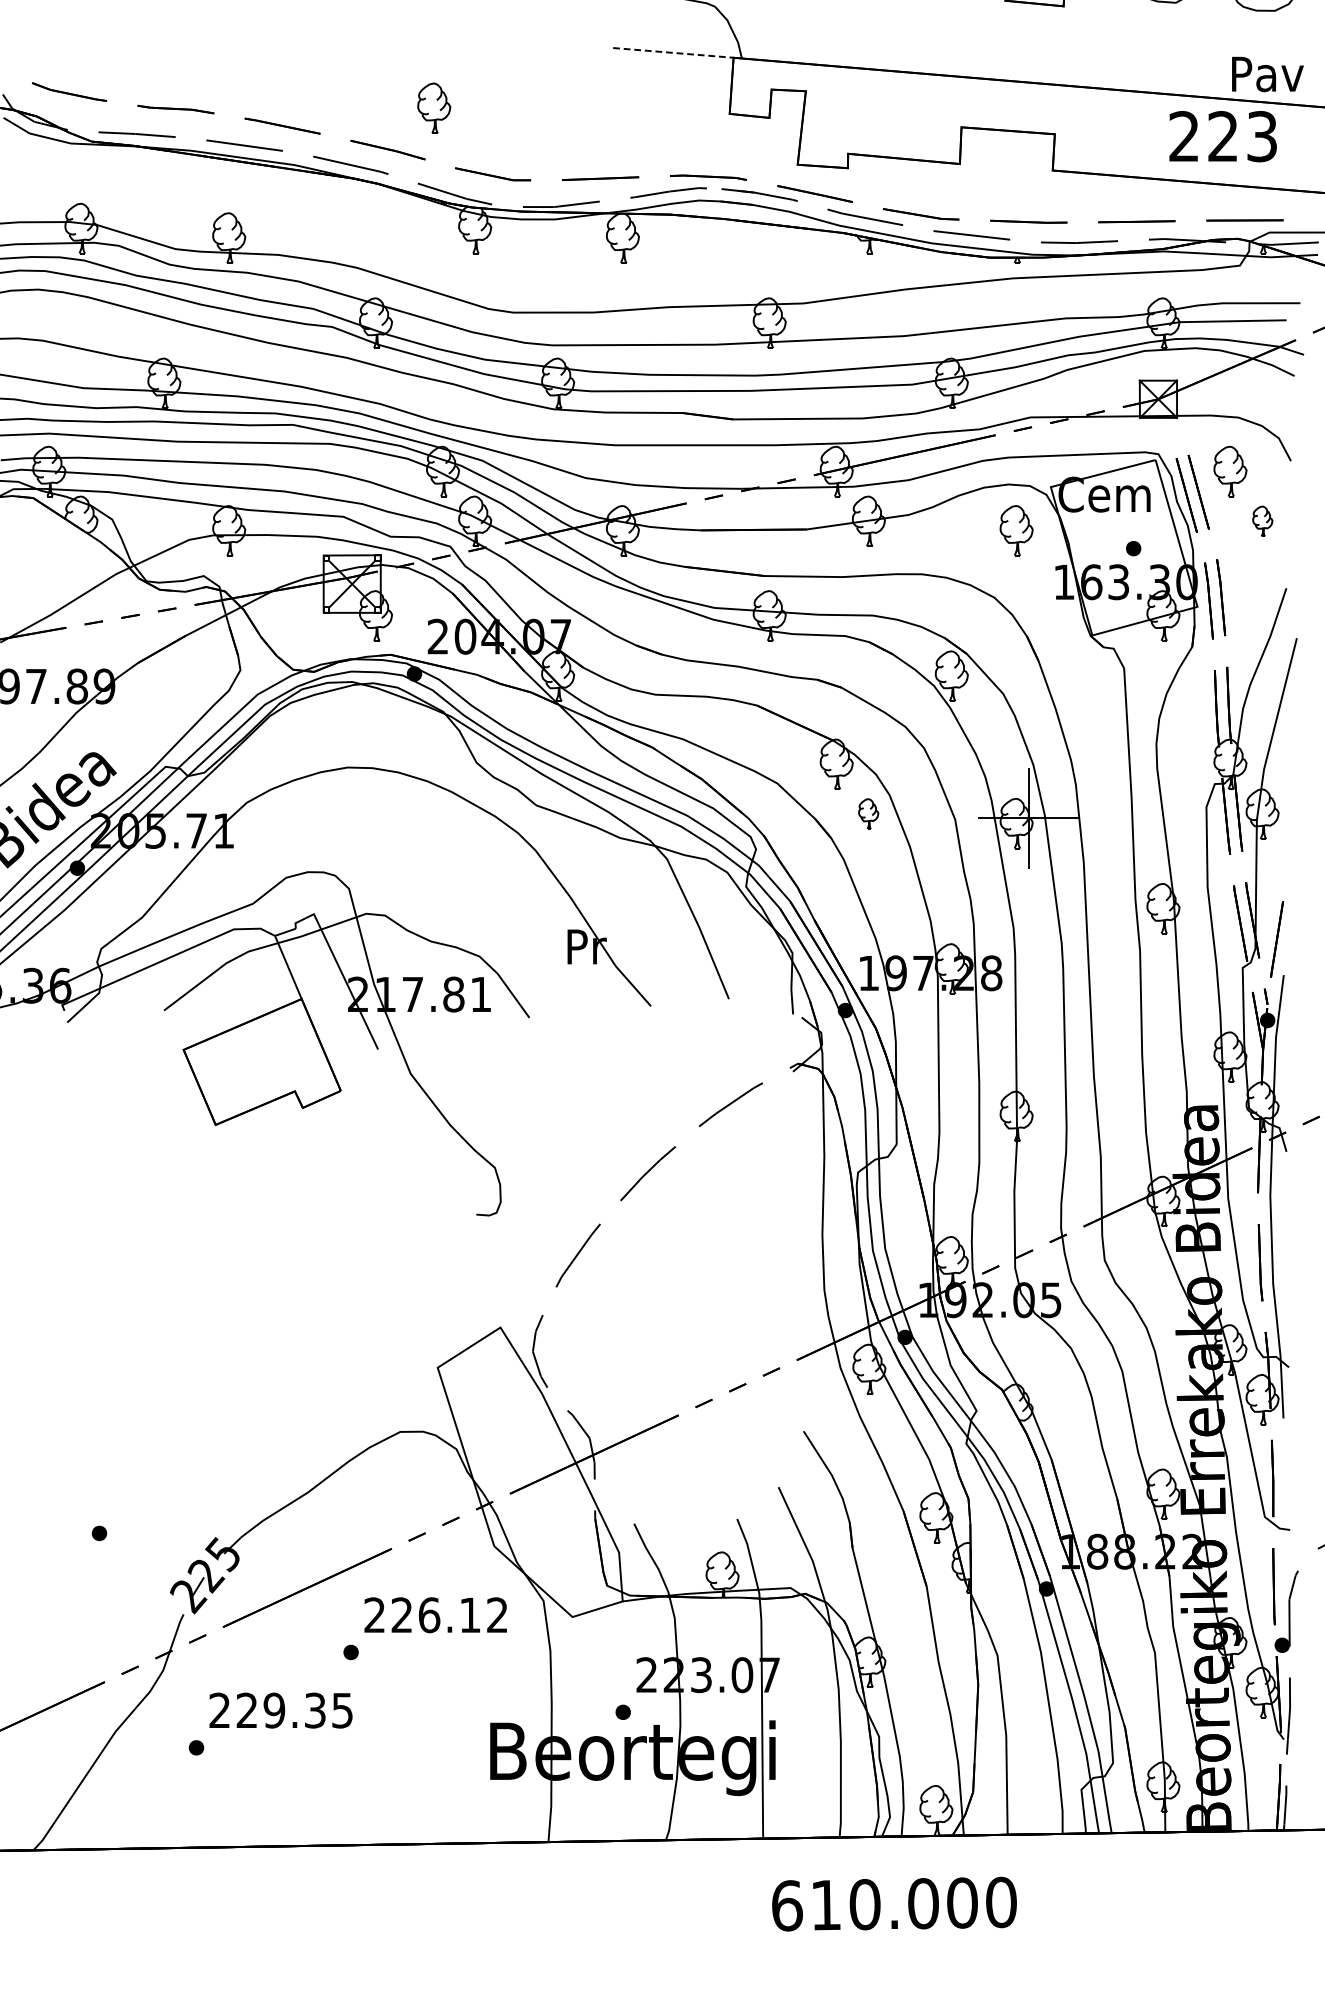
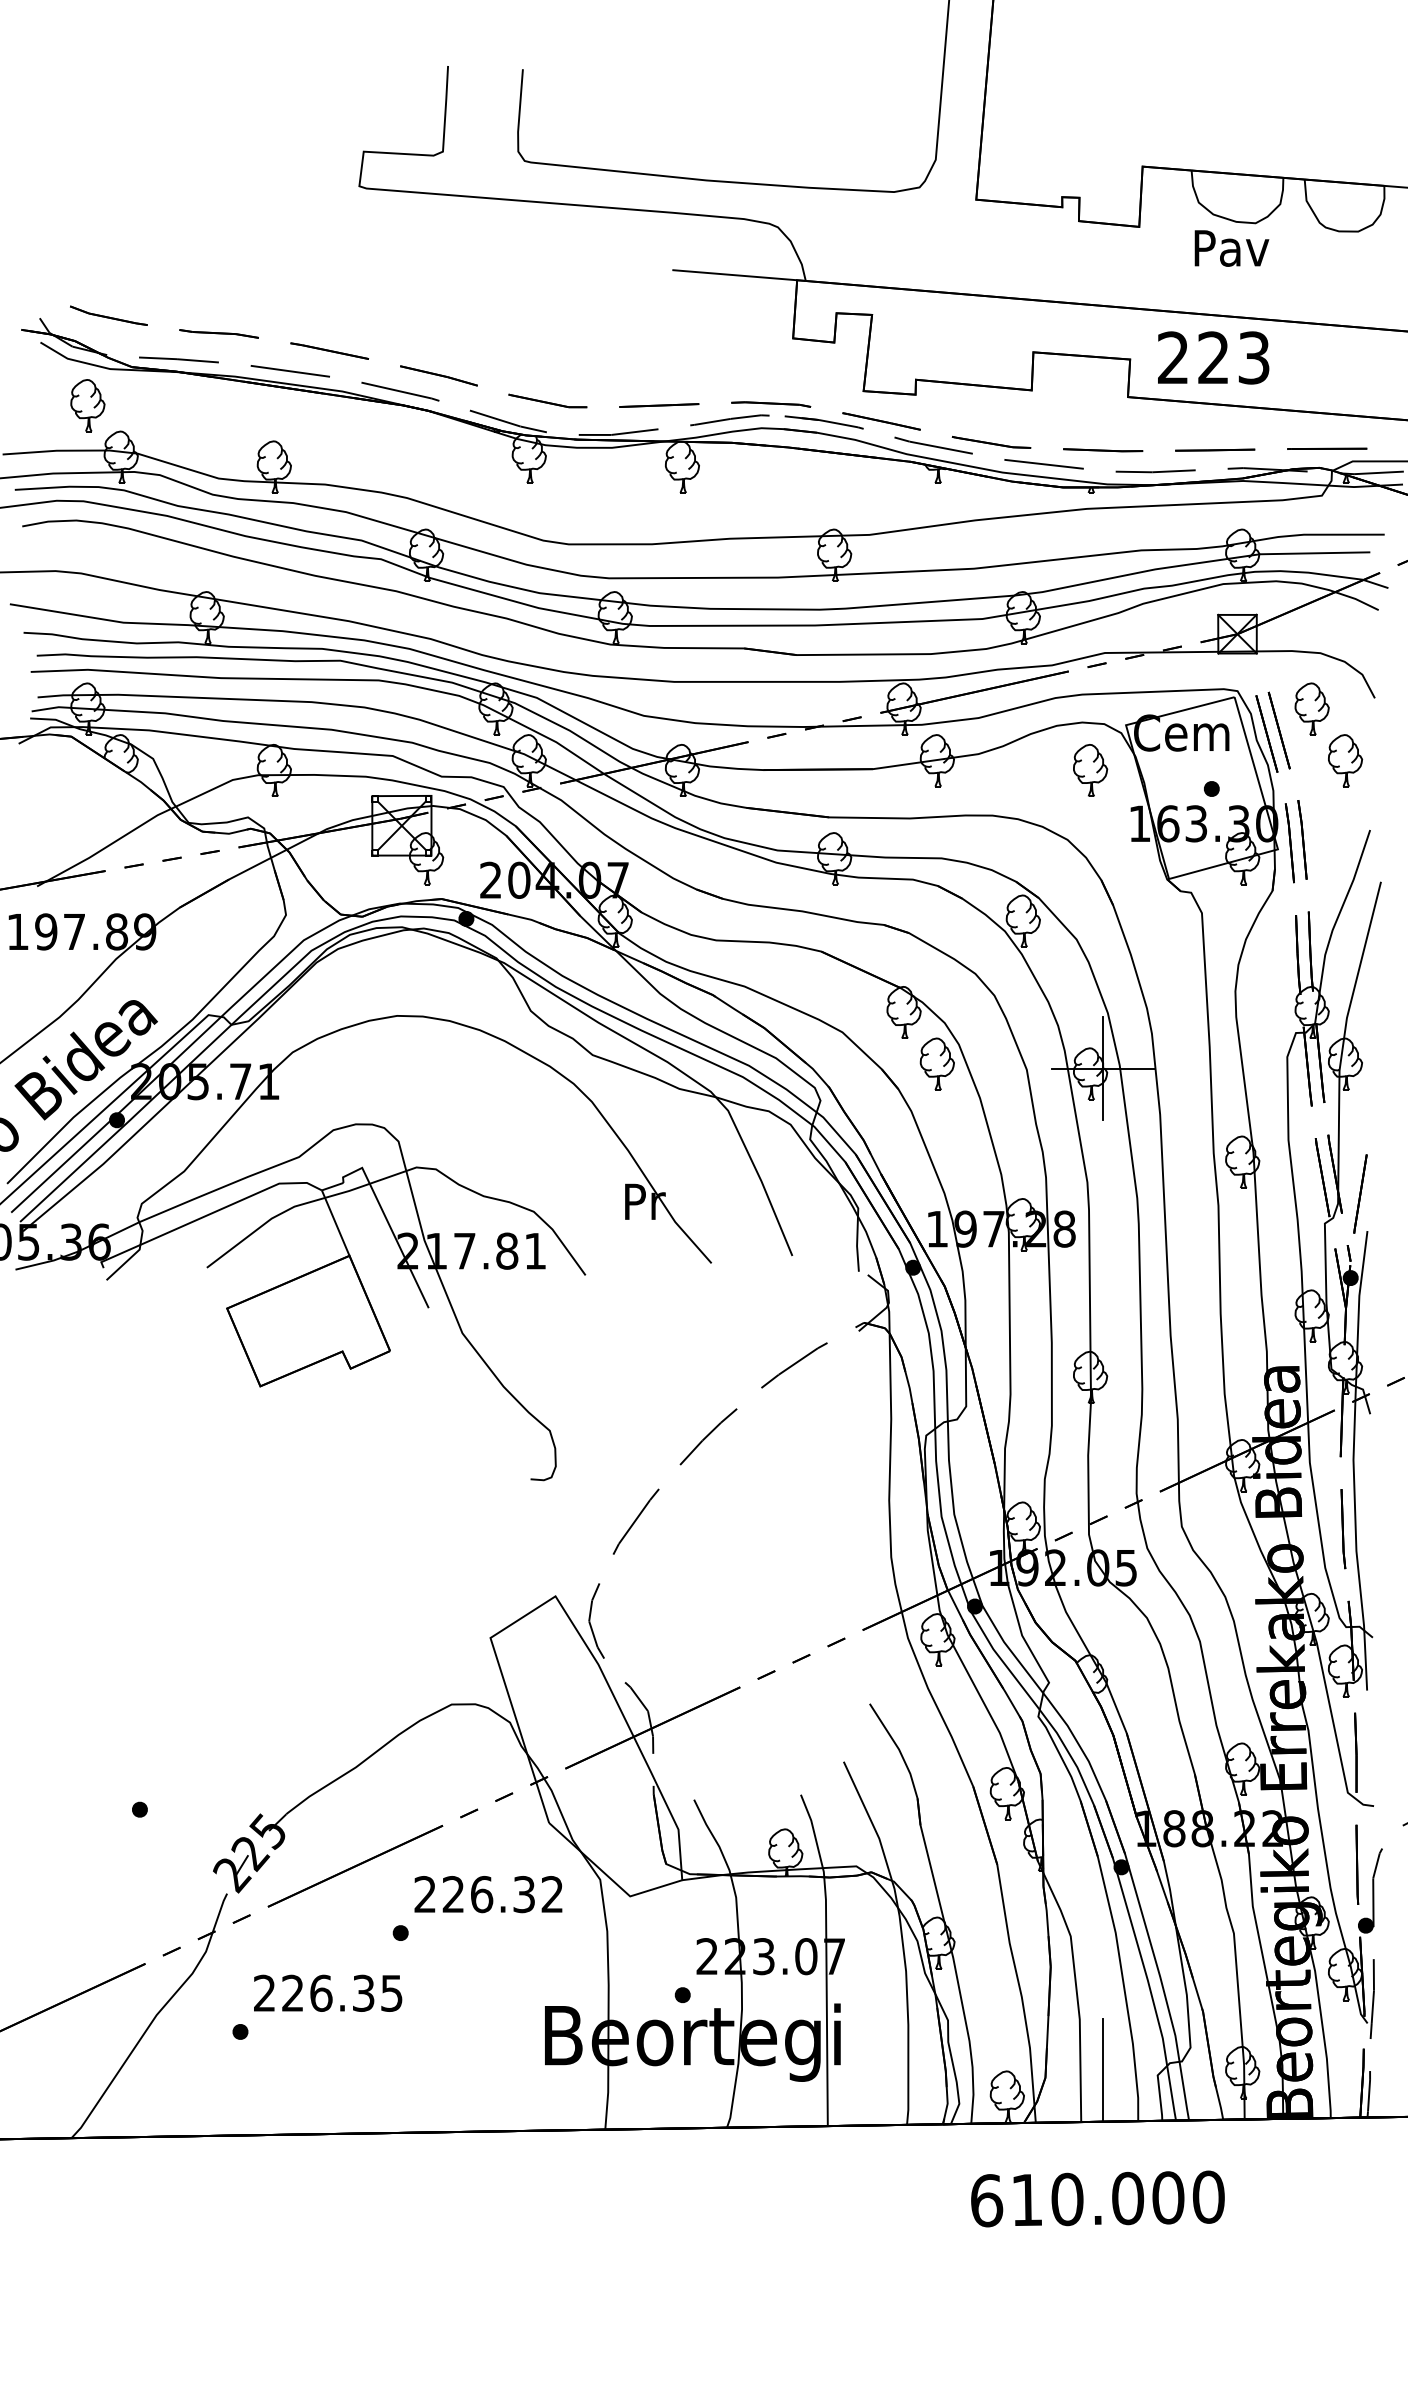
line: (673, 53) -> (734, 275), dashed -> solid
text: (1267, 74) -> (1231, 248), moved
part: (433, 108) -> (87, 405), moved
text: (1223, 136) -> (1213, 357), moved
part: (1262, 521) -> (1345, 760), size x1.67
part: (868, 813) -> (936, 1063), size x1.67
text: (469, 1615) -> (523, 1894), 226.12 -> 226.32
text: (274, 1709) -> (321, 1992), 229.35 -> 226.35
line: (1029, 1784) -> (1103, 2069), added
text: (894, 1903) -> (1097, 2198), moved

